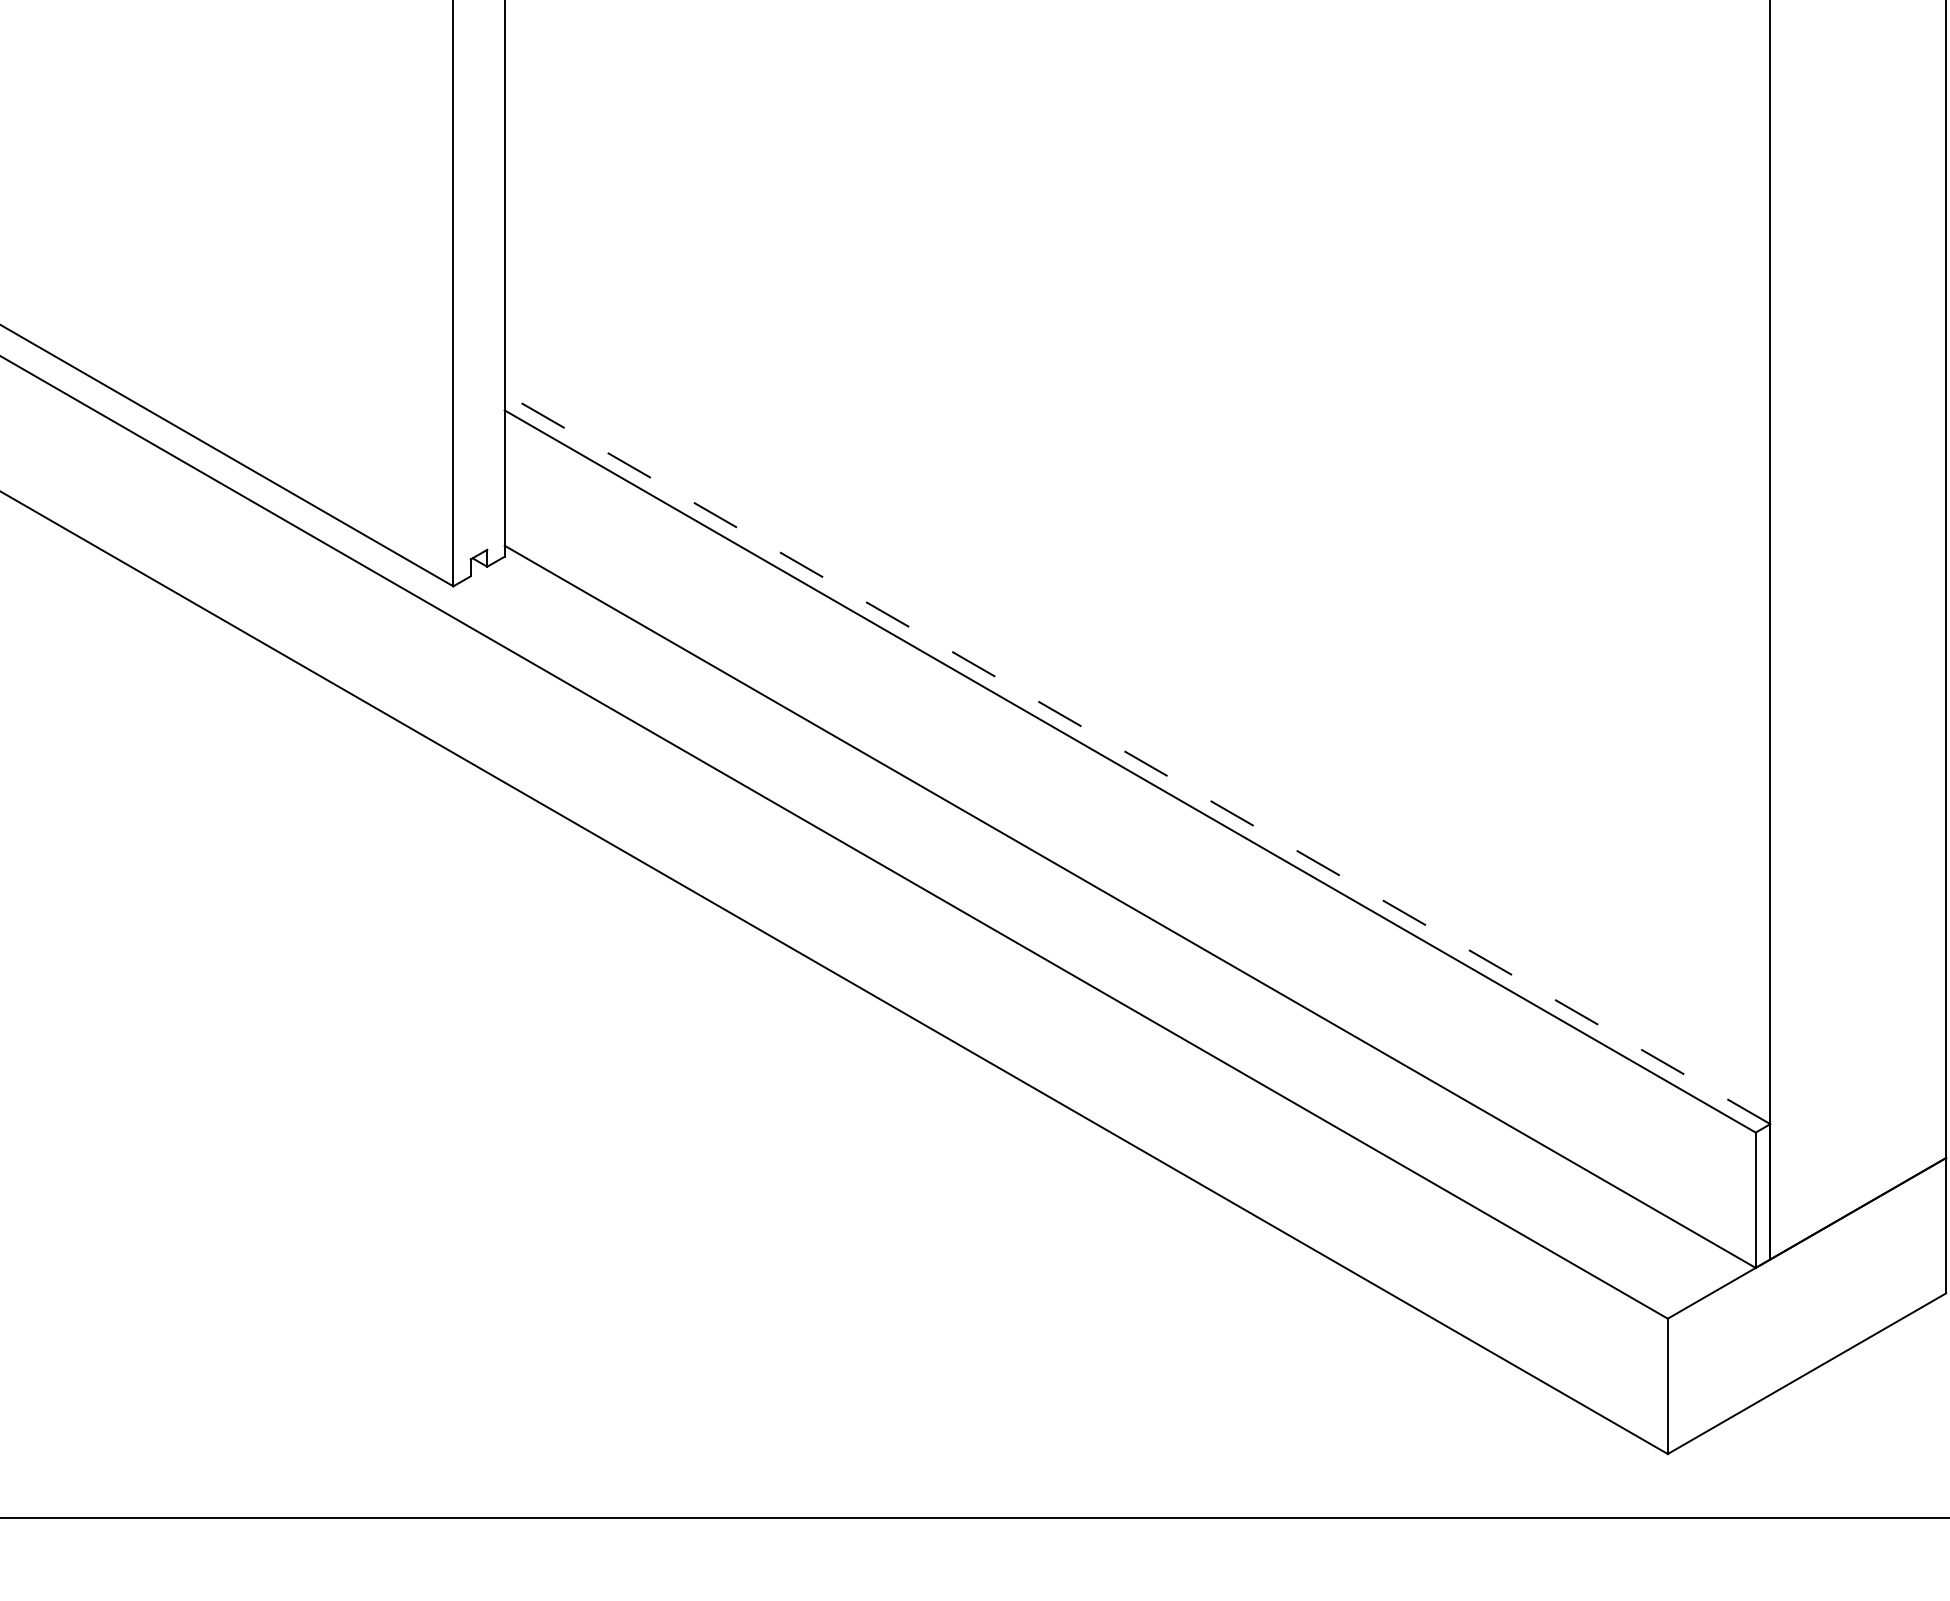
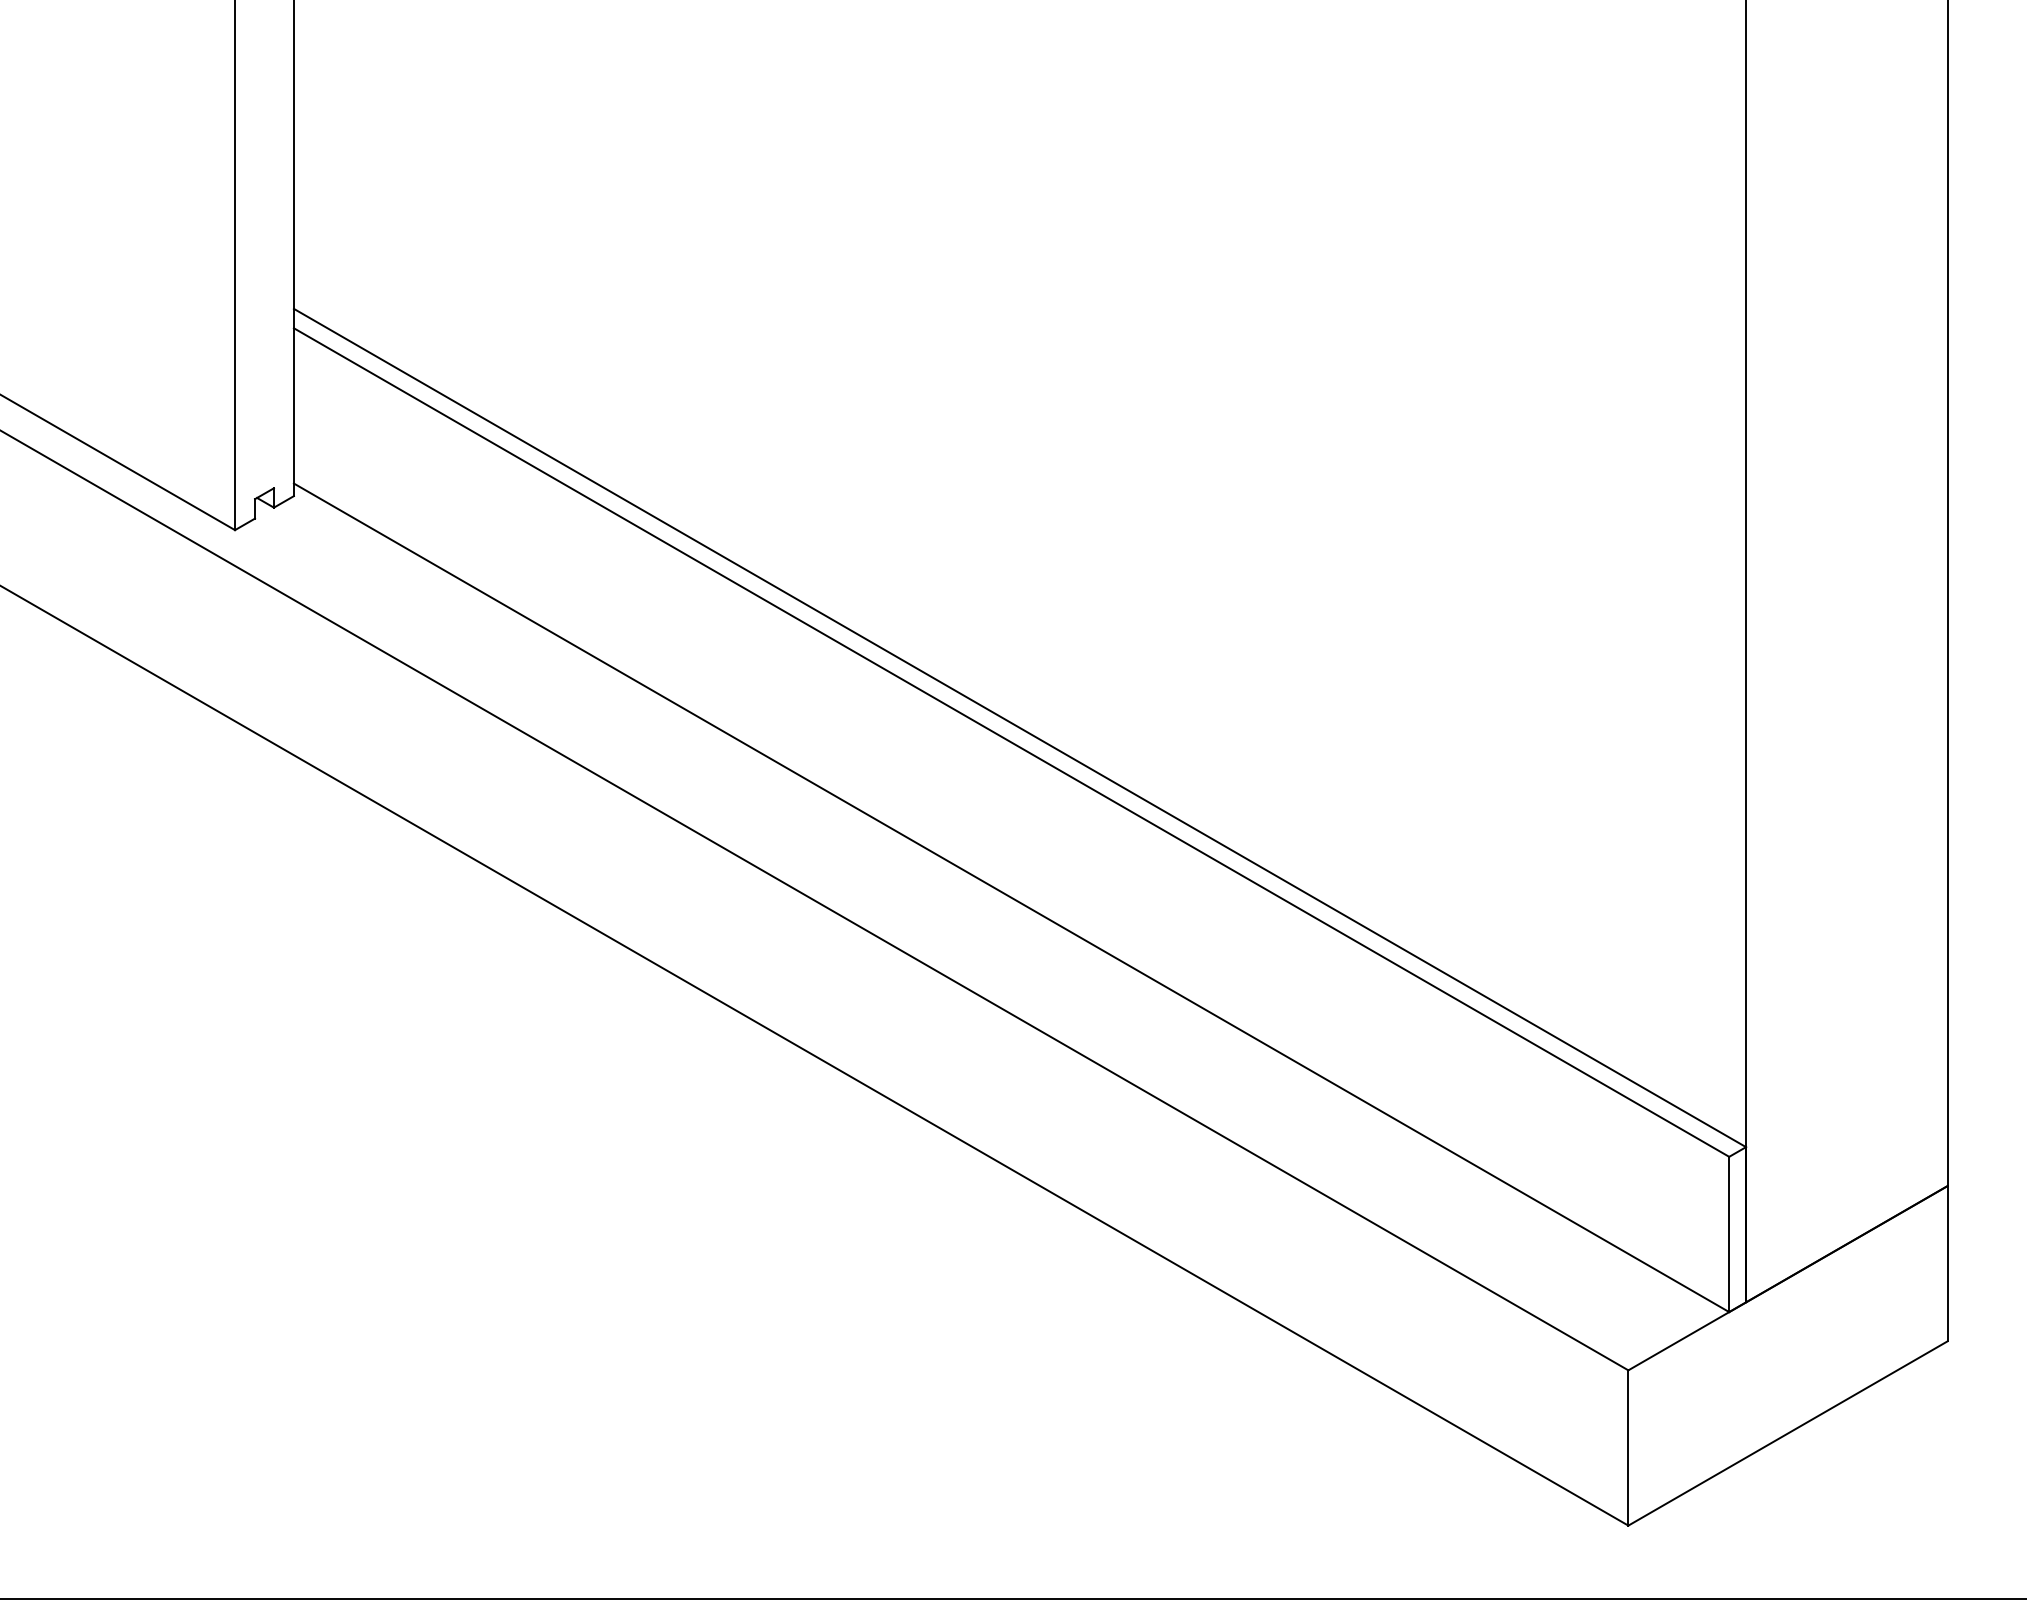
line: (1137, 758) -> (1019, 727), dashed -> solid

